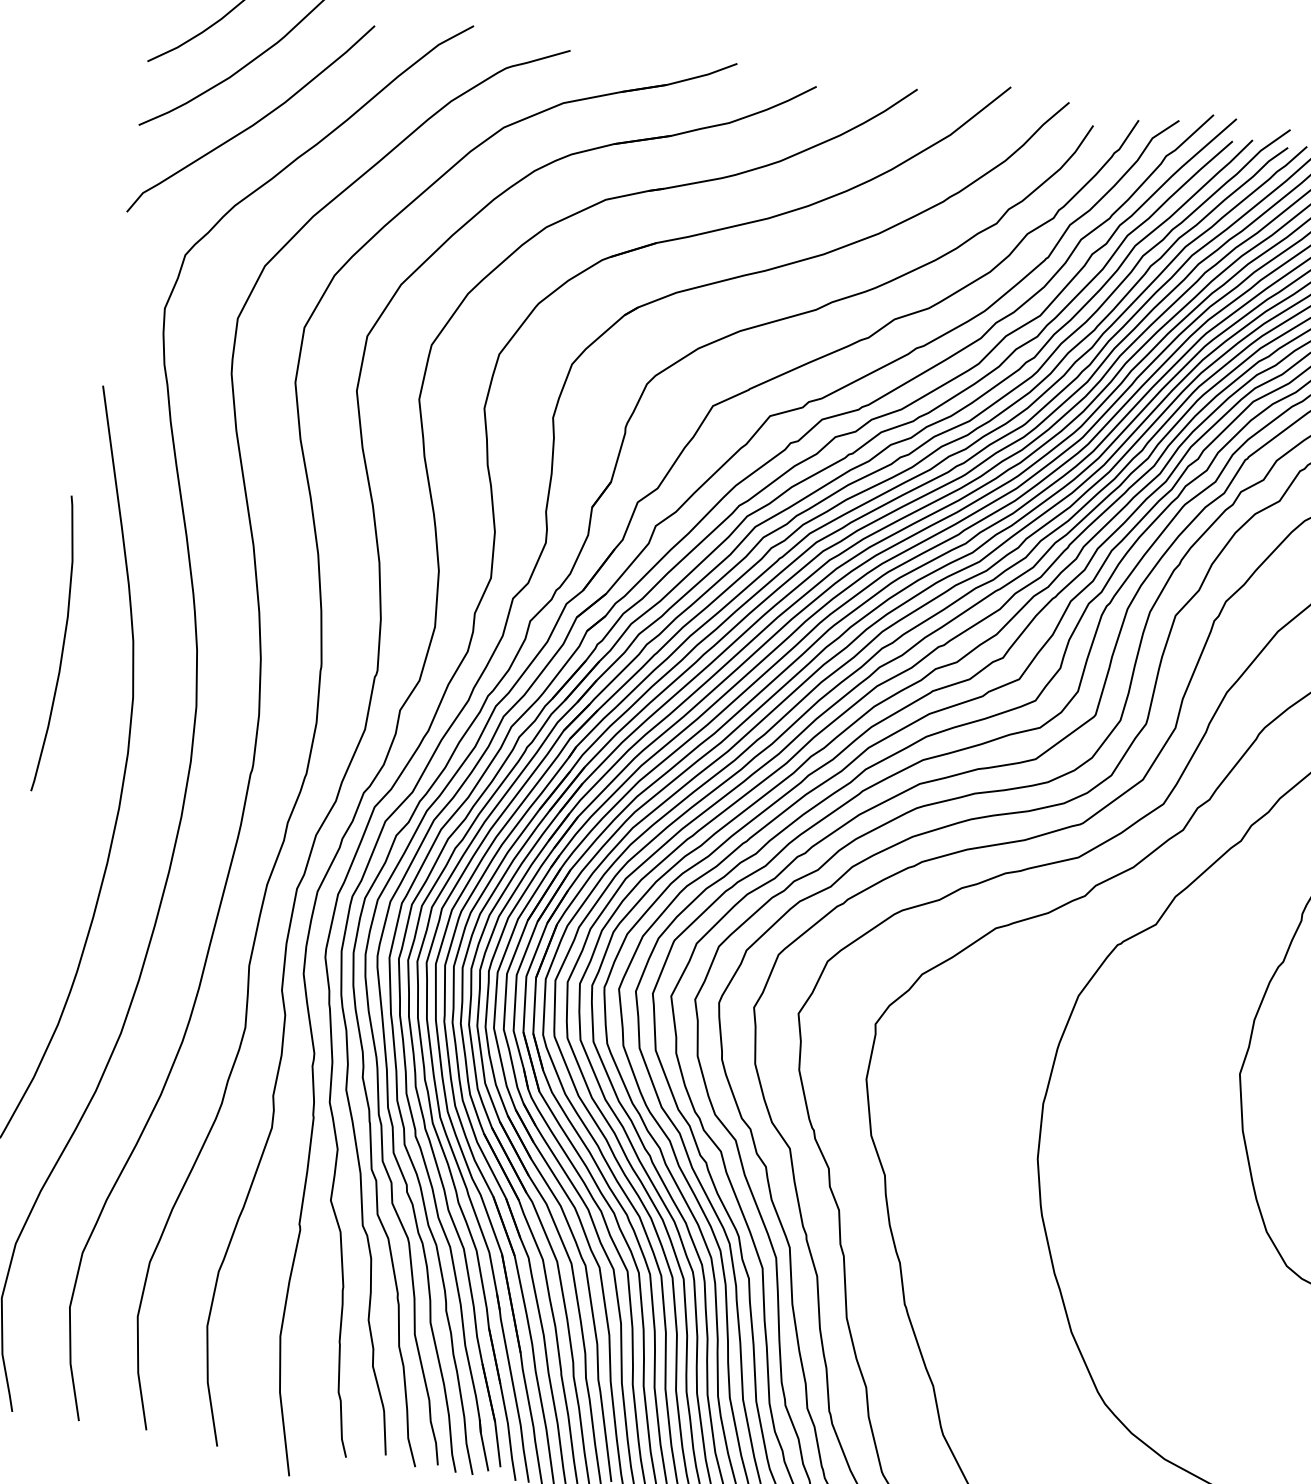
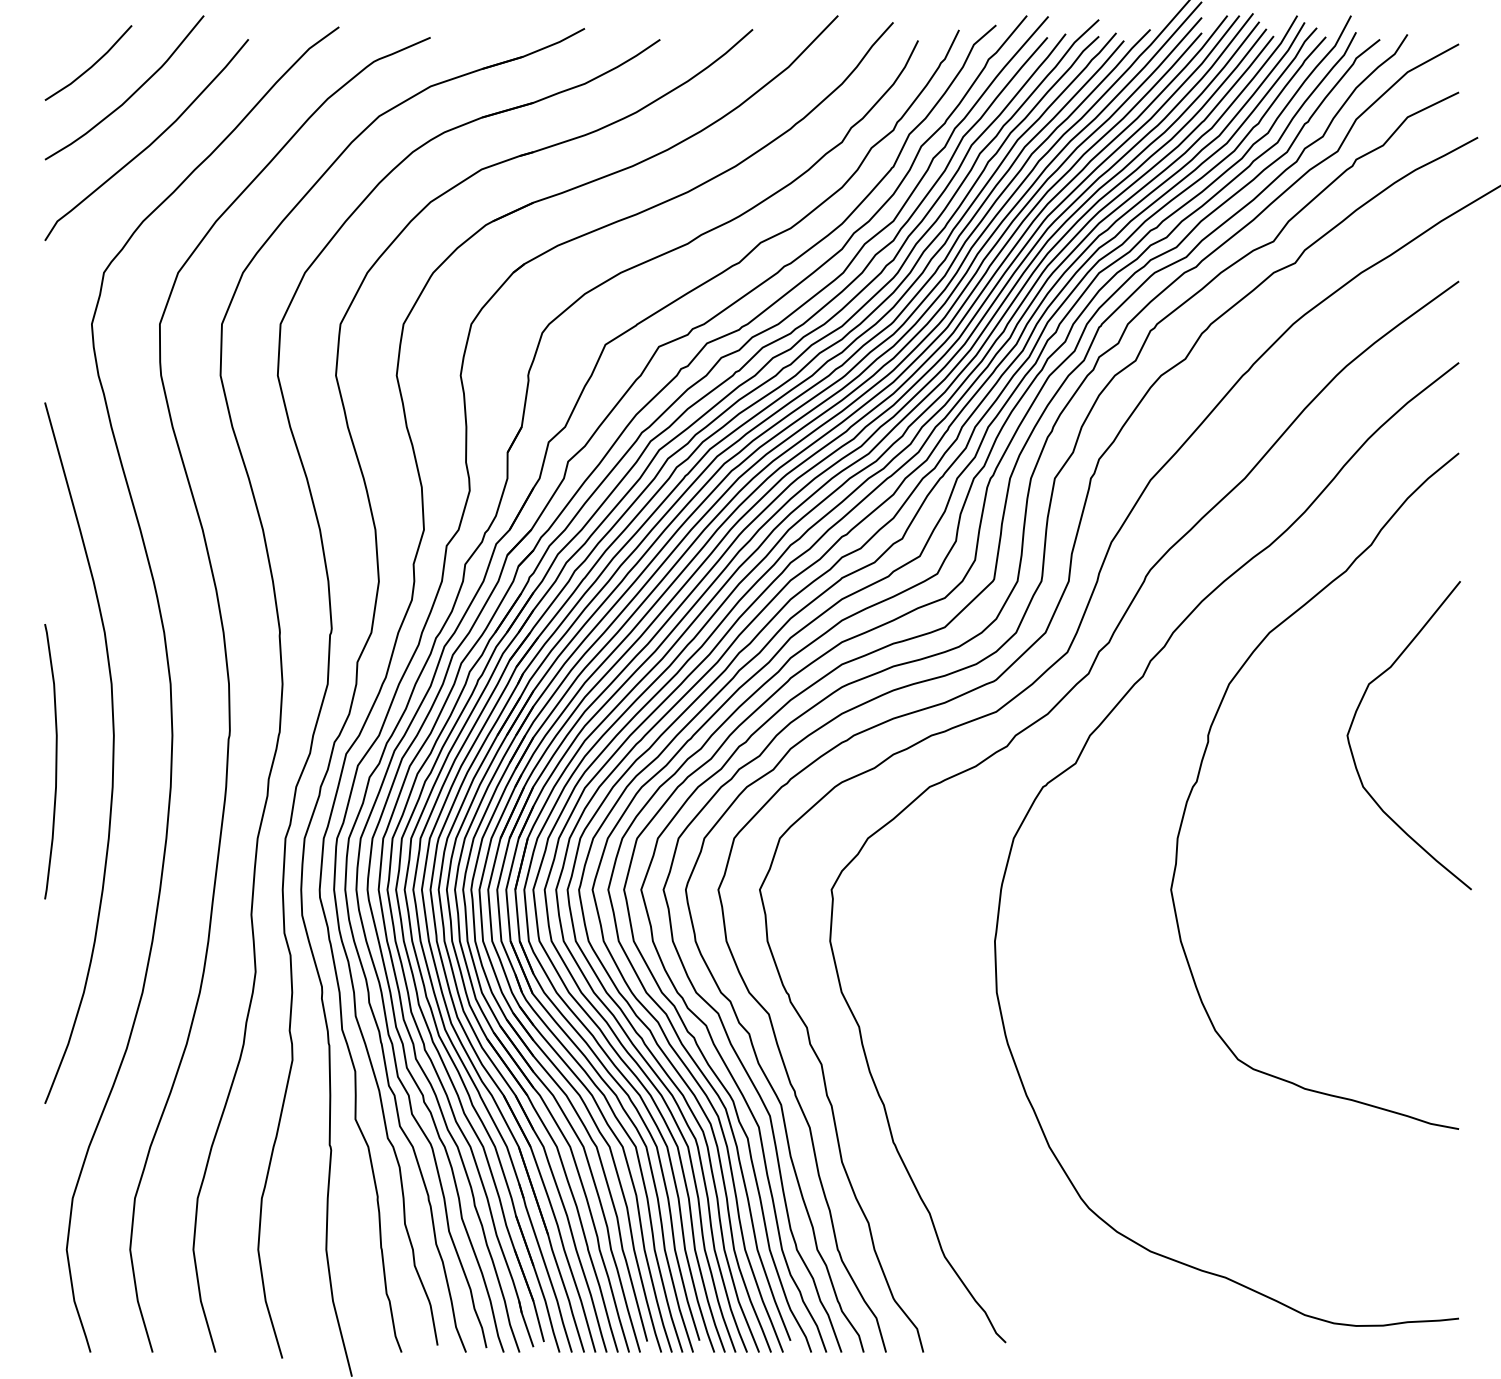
curve: (62, 644) -> (55, 761), moved

